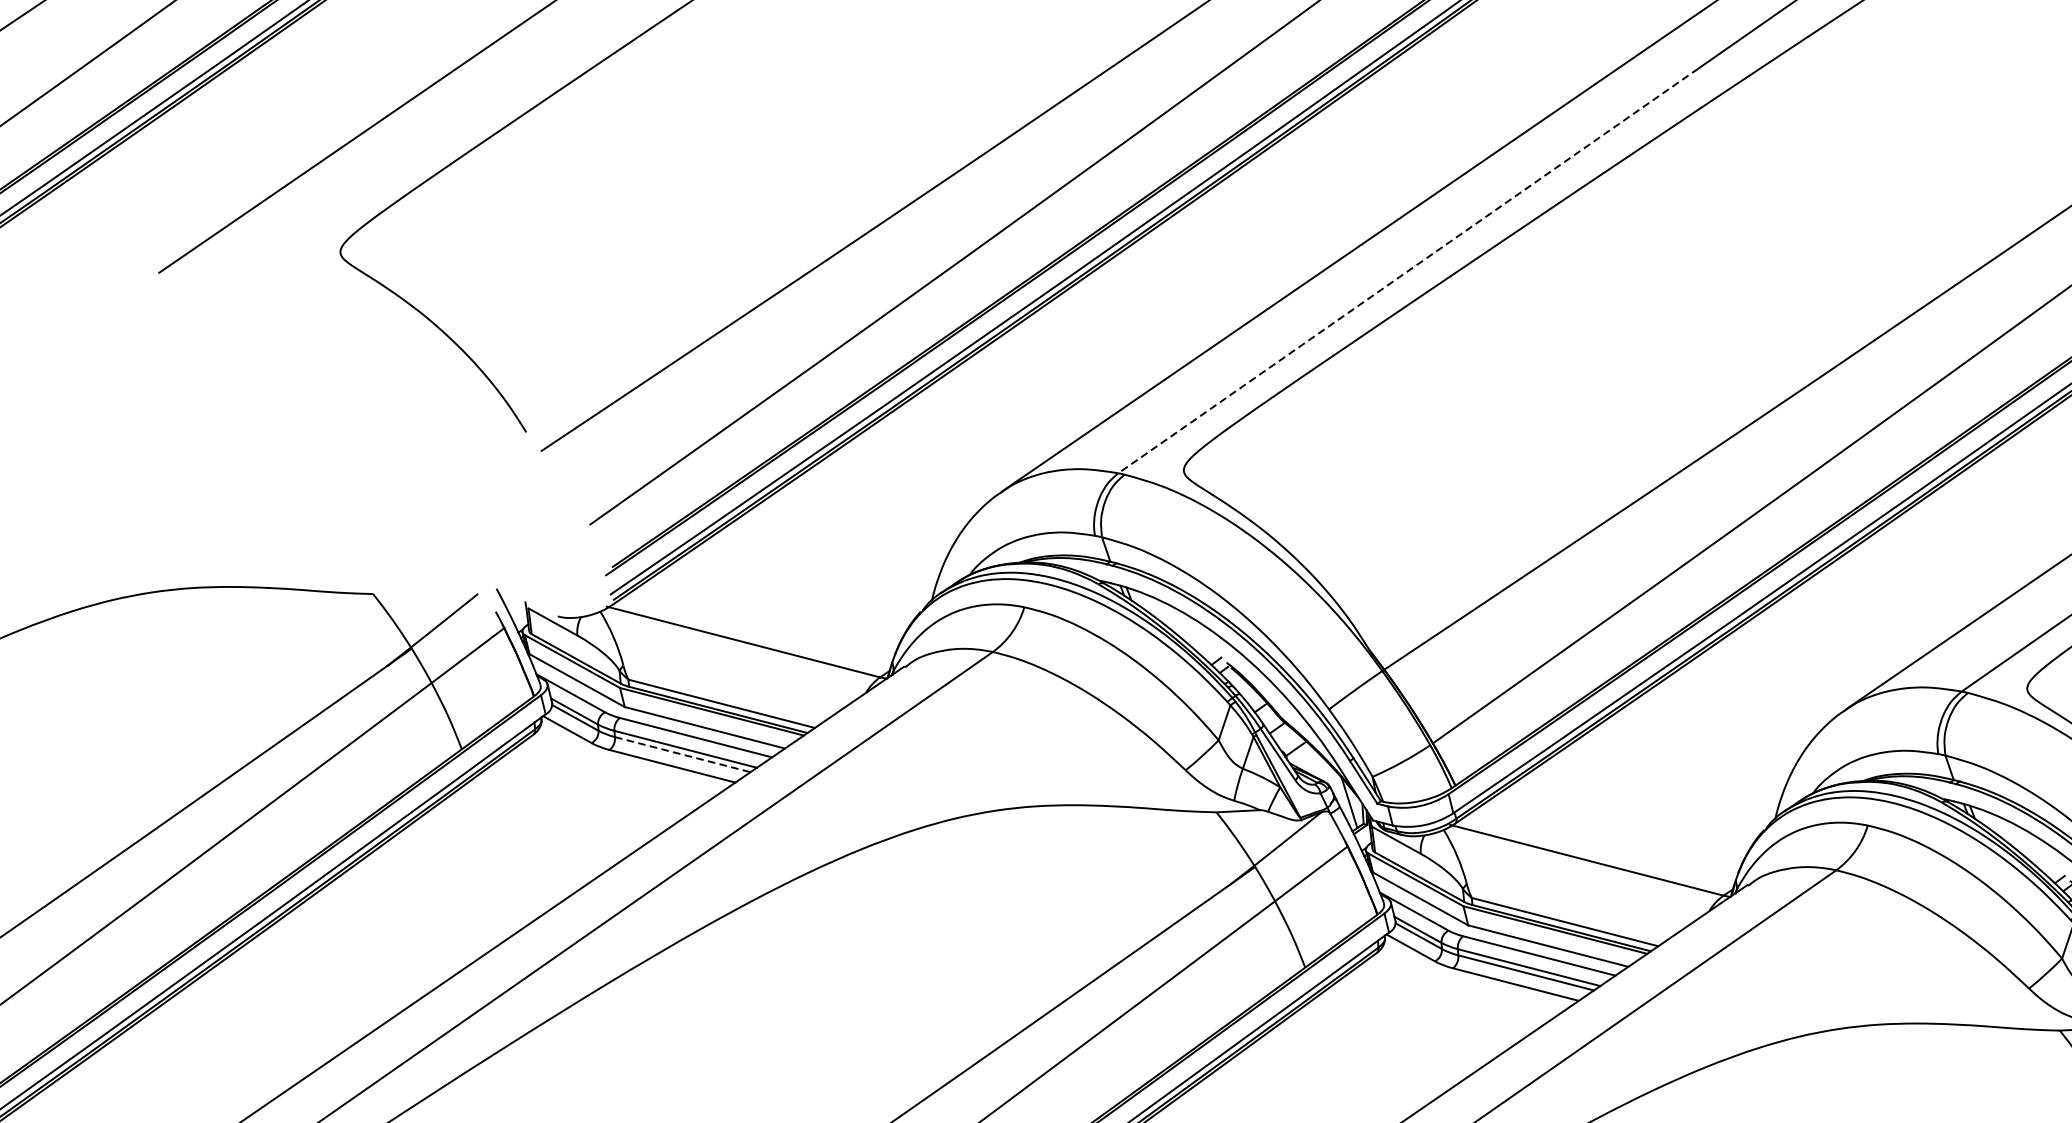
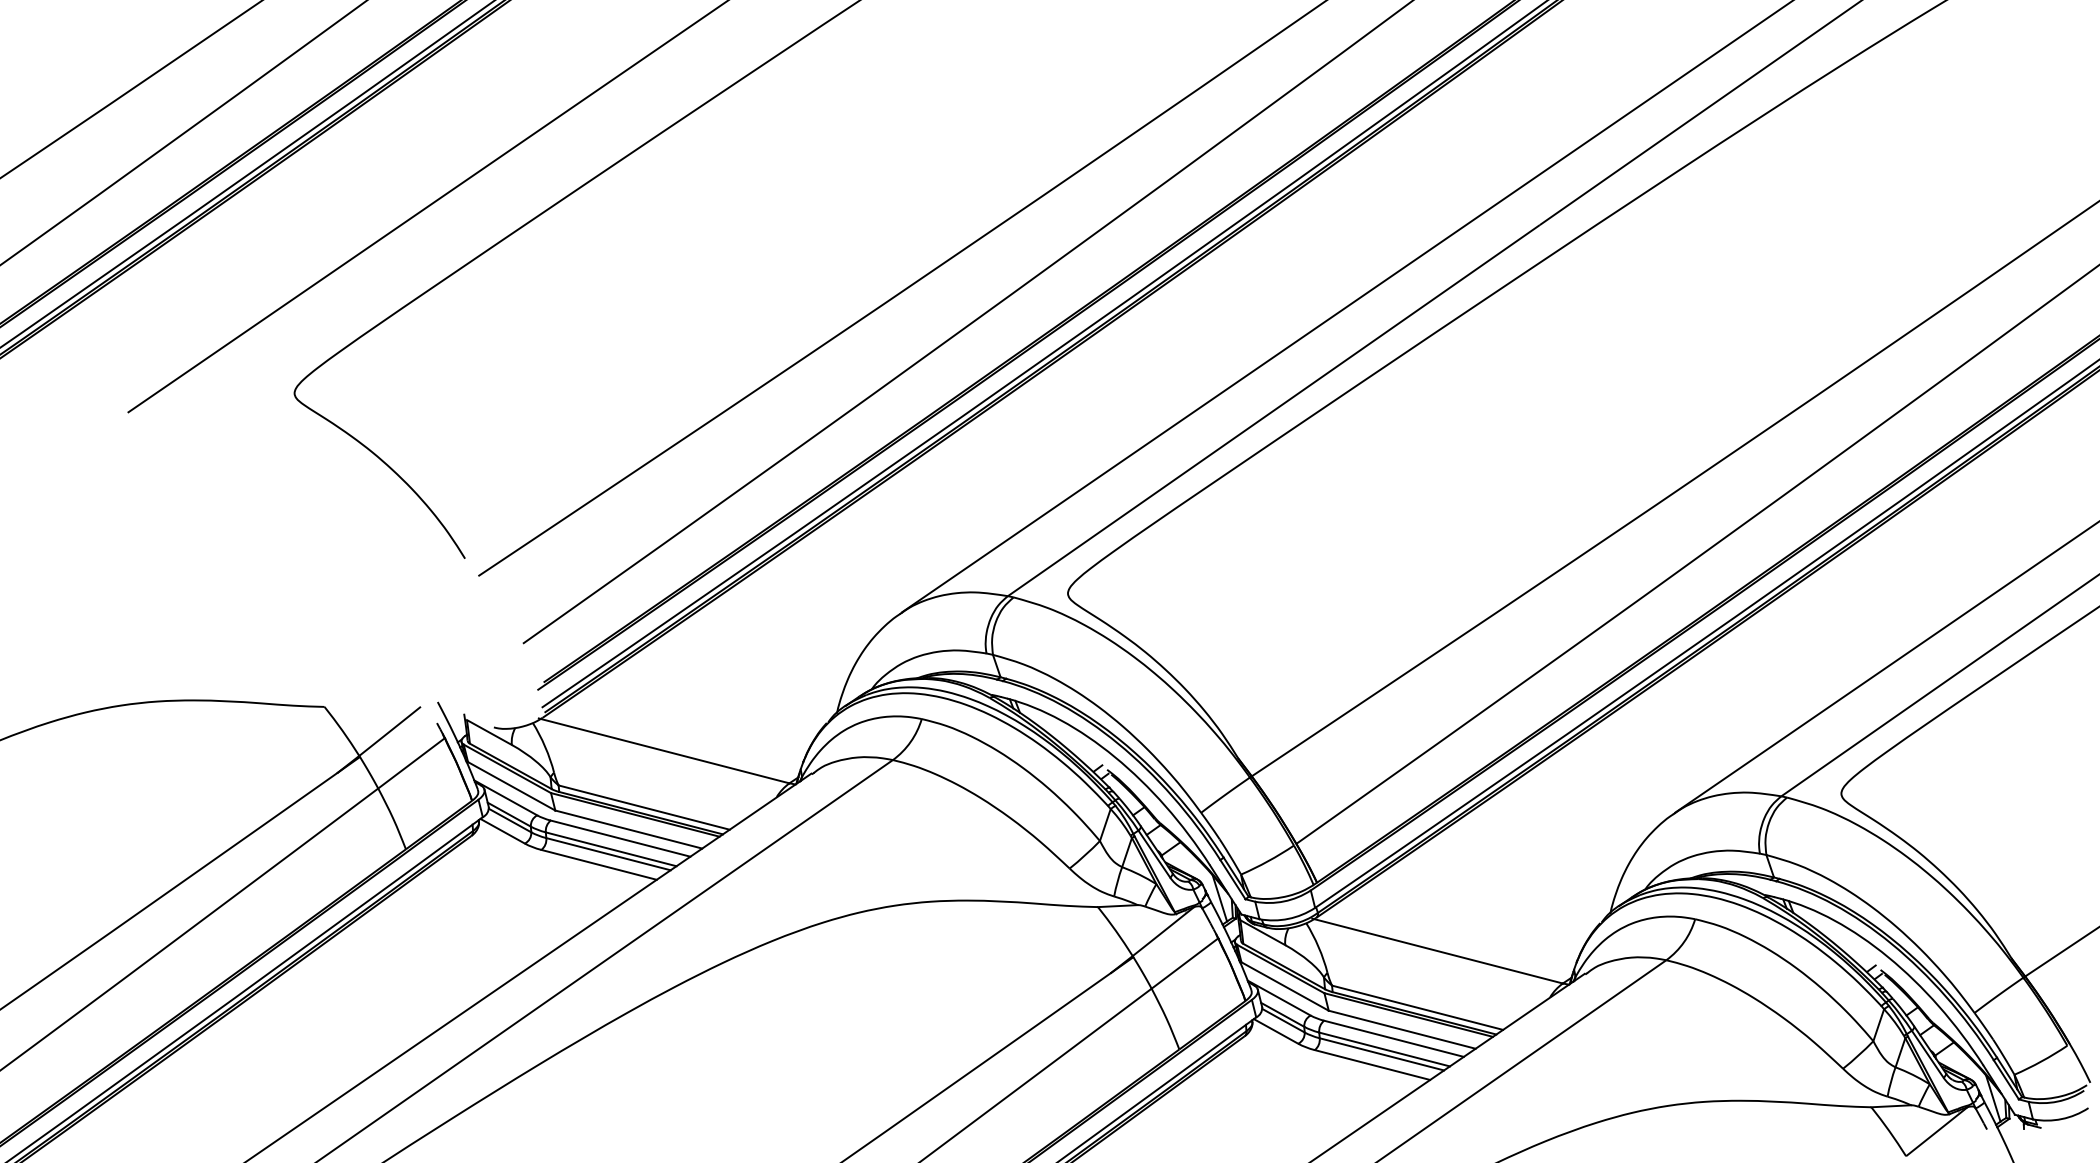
line: (1406, 271) -> (1272, 411), dashed -> solid
line: (682, 754) -> (608, 854), dashed -> solid

